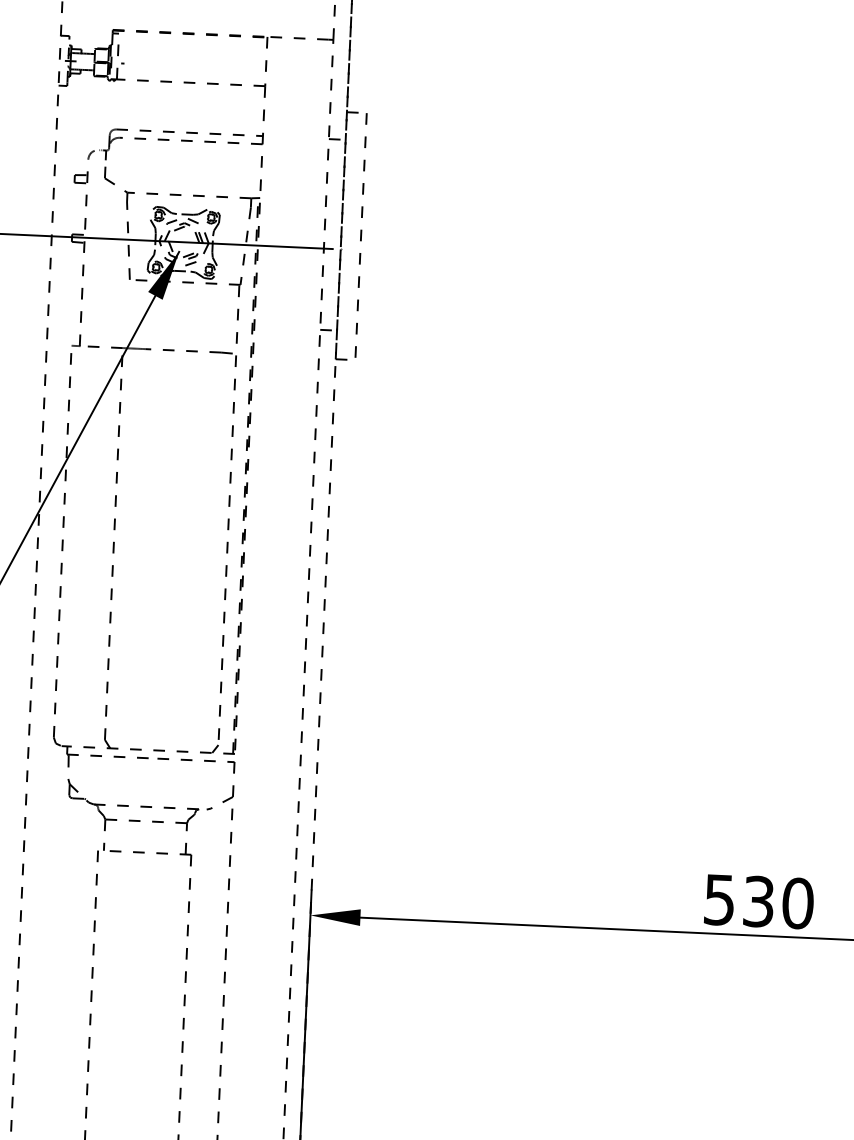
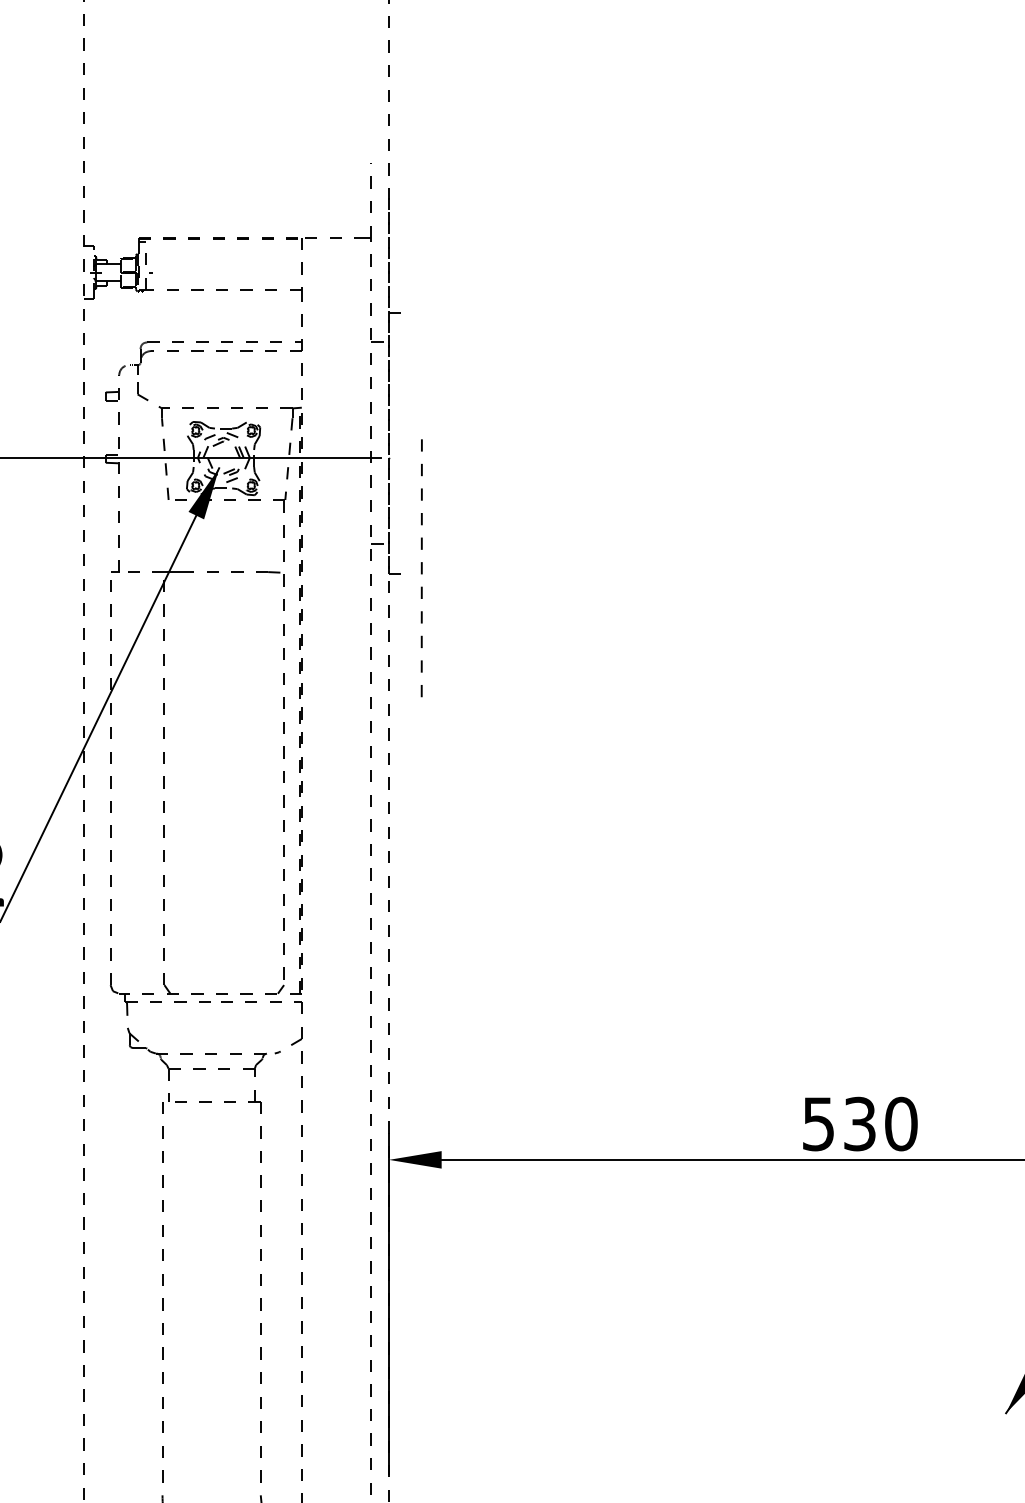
line: (360, 235) -> (421, 568), moved

